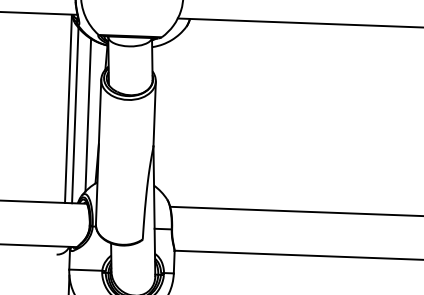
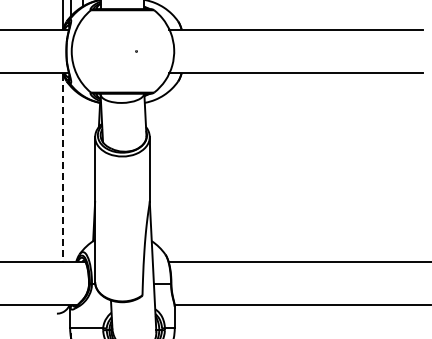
line: (68, 108) -> (63, 167), solid -> dashed
line: (88, 114) -> (83, 172), removed
line: (75, 115) -> (70, 173), removed

